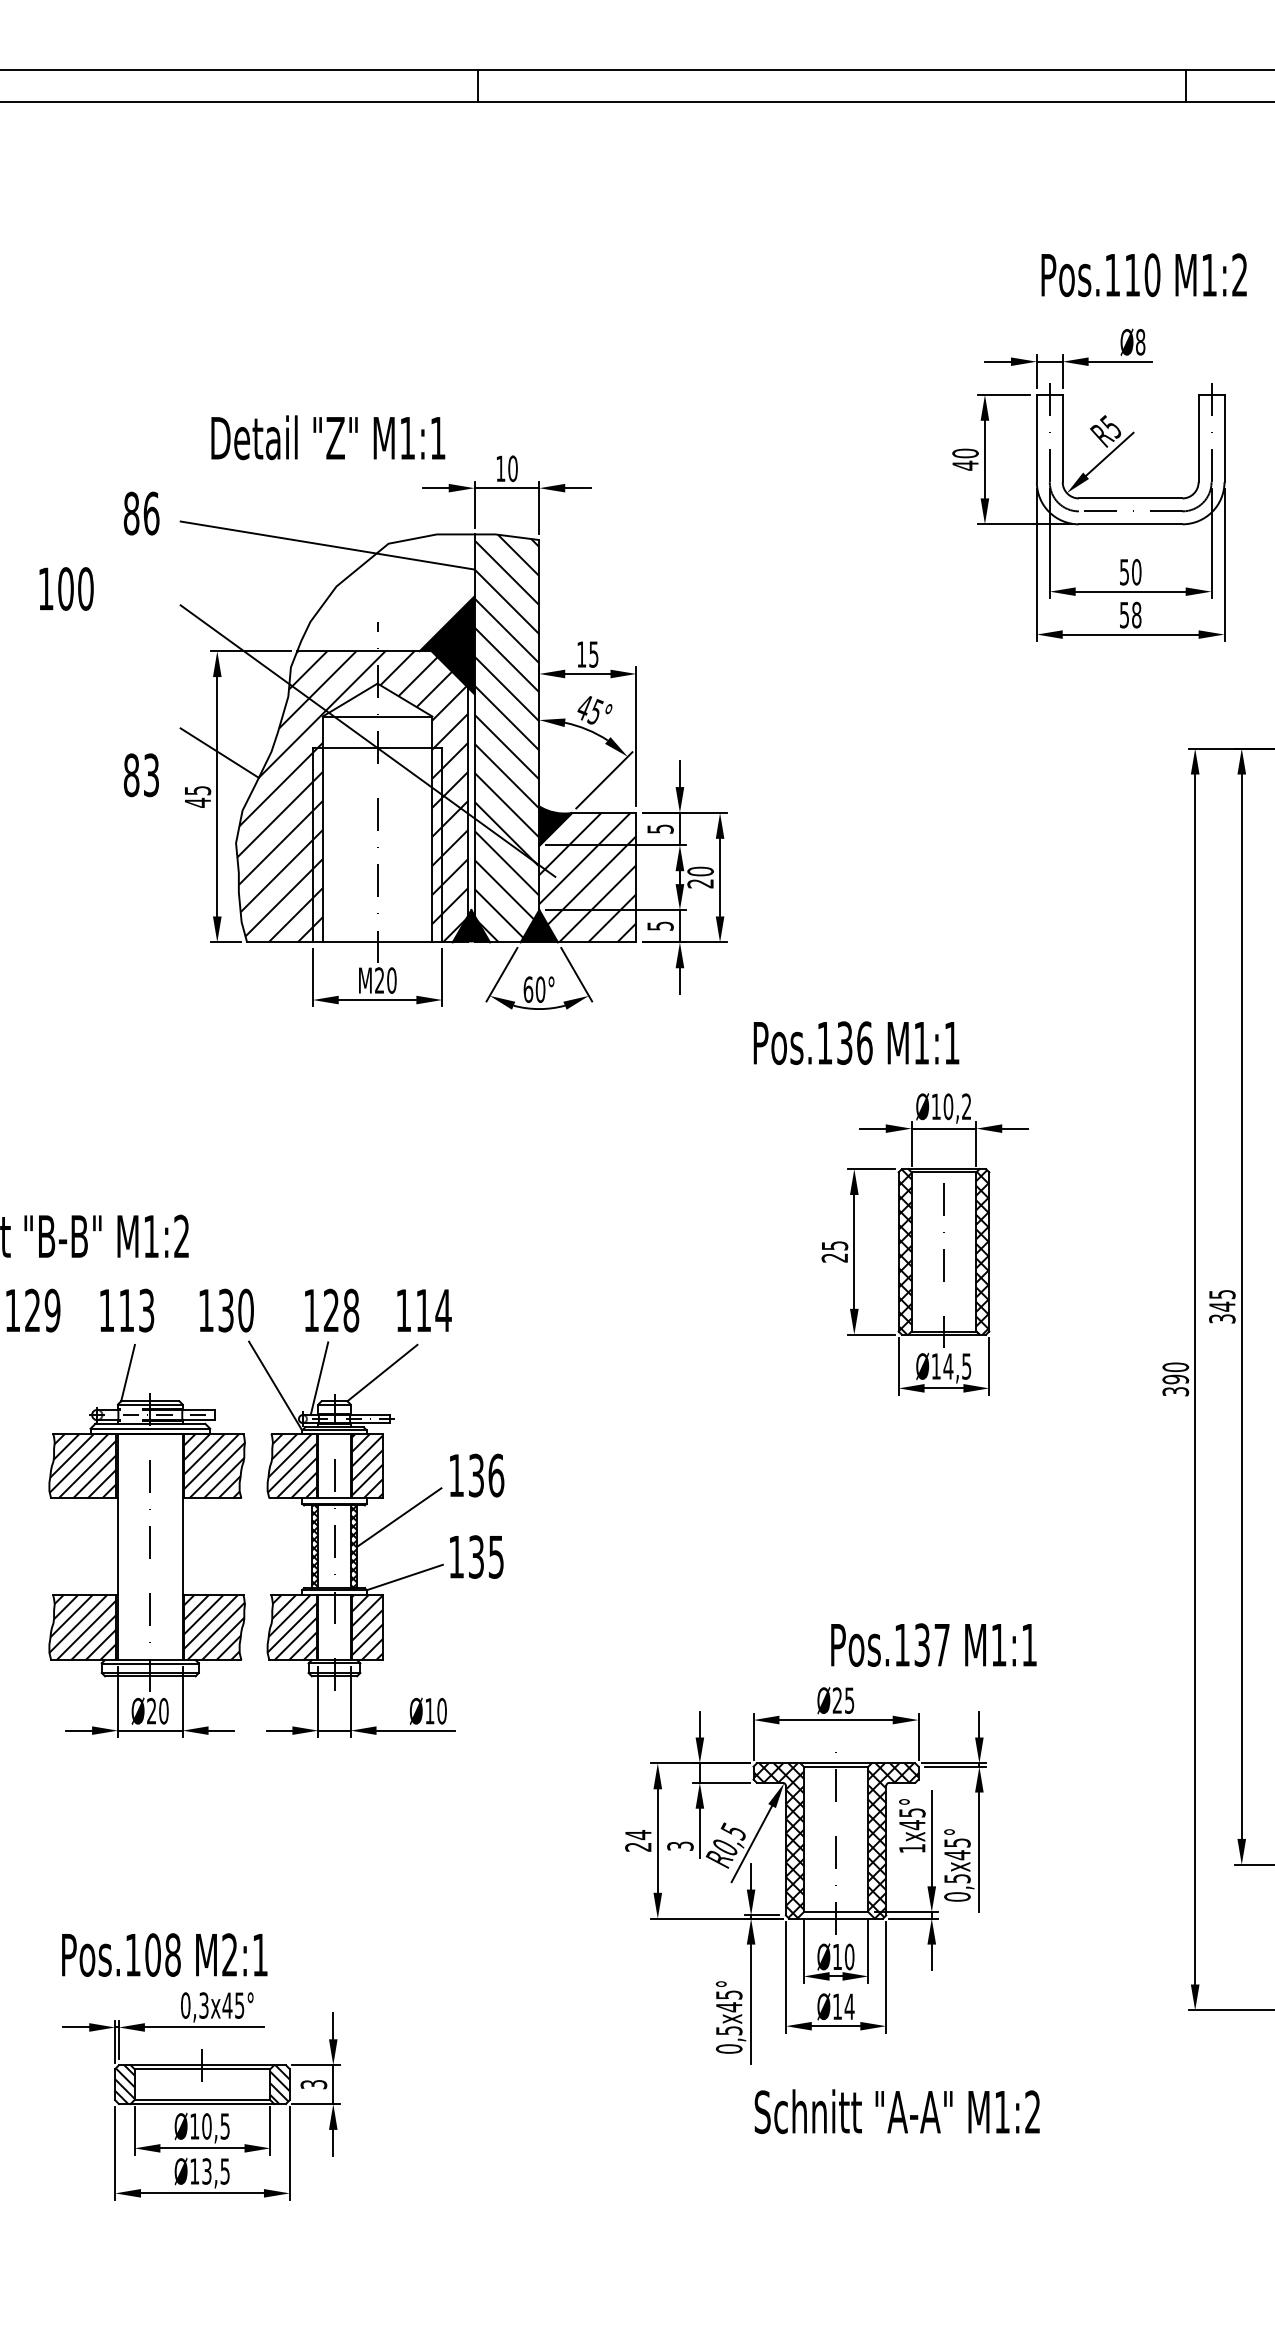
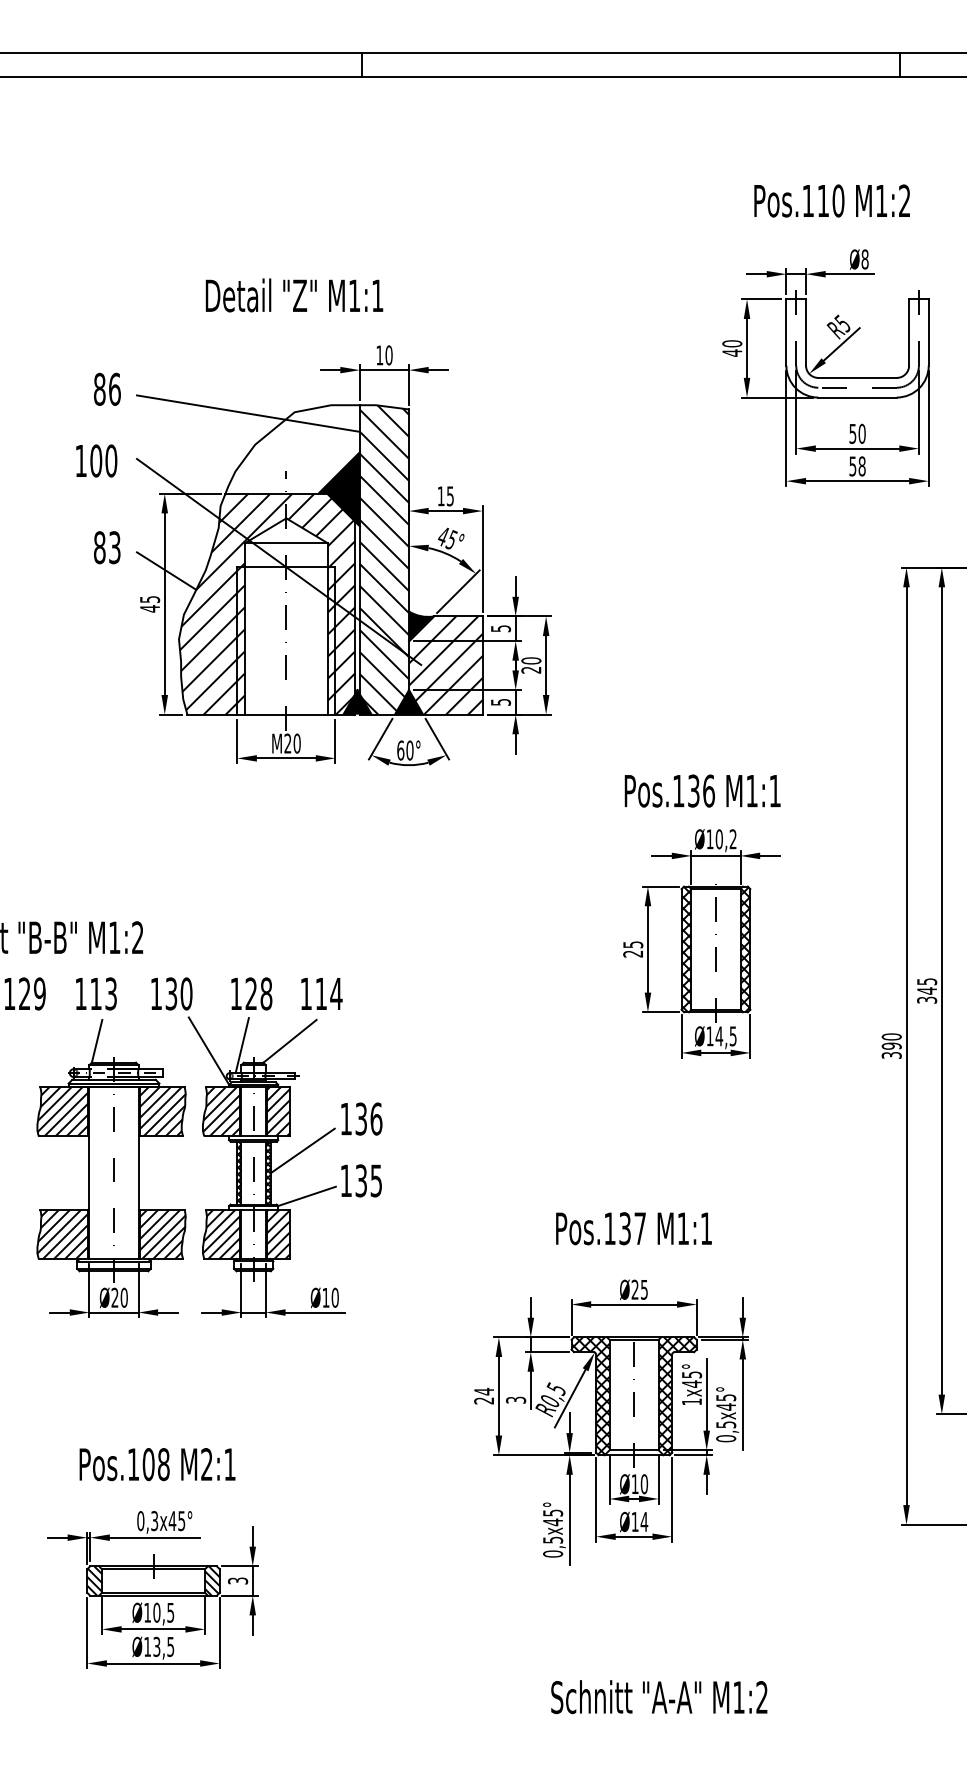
text: (1143, 275) -> (831, 201), moved
text: (328, 437) -> (294, 295), moved
text: (66, 588) -> (96, 460), moved
text: (140, 775) -> (106, 547), moved
text: (856, 1042) -> (702, 790), moved
text: (933, 1644) -> (633, 1228), moved
text: (164, 1954) -> (157, 1464), moved
text: (896, 2111) -> (658, 1696), moved

